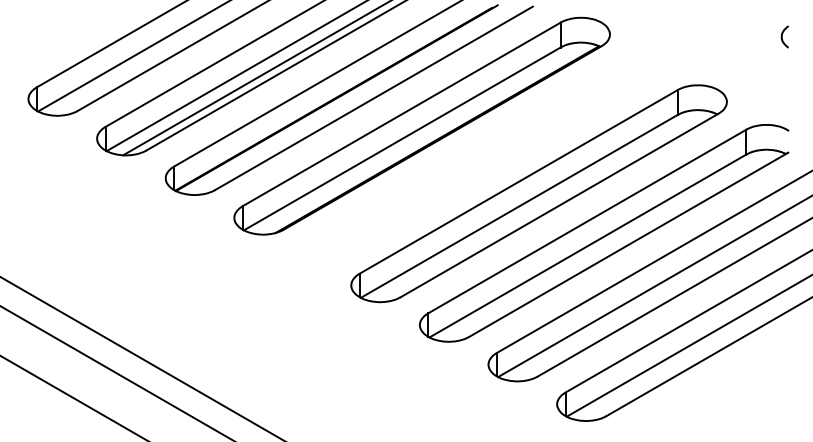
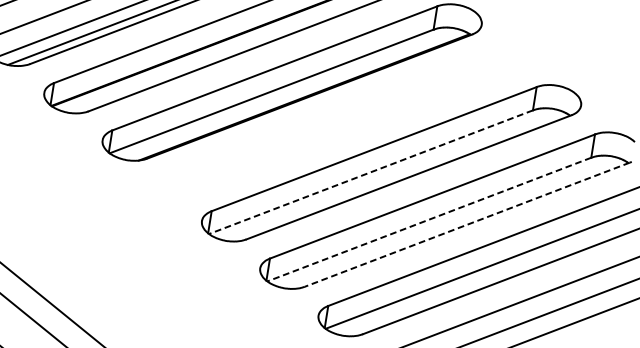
line: (519, 206) -> (371, 172), solid -> dashed
line: (627, 245) -> (466, 225), solid -> dashed
line: (587, 246) -> (428, 219), solid -> dashed

